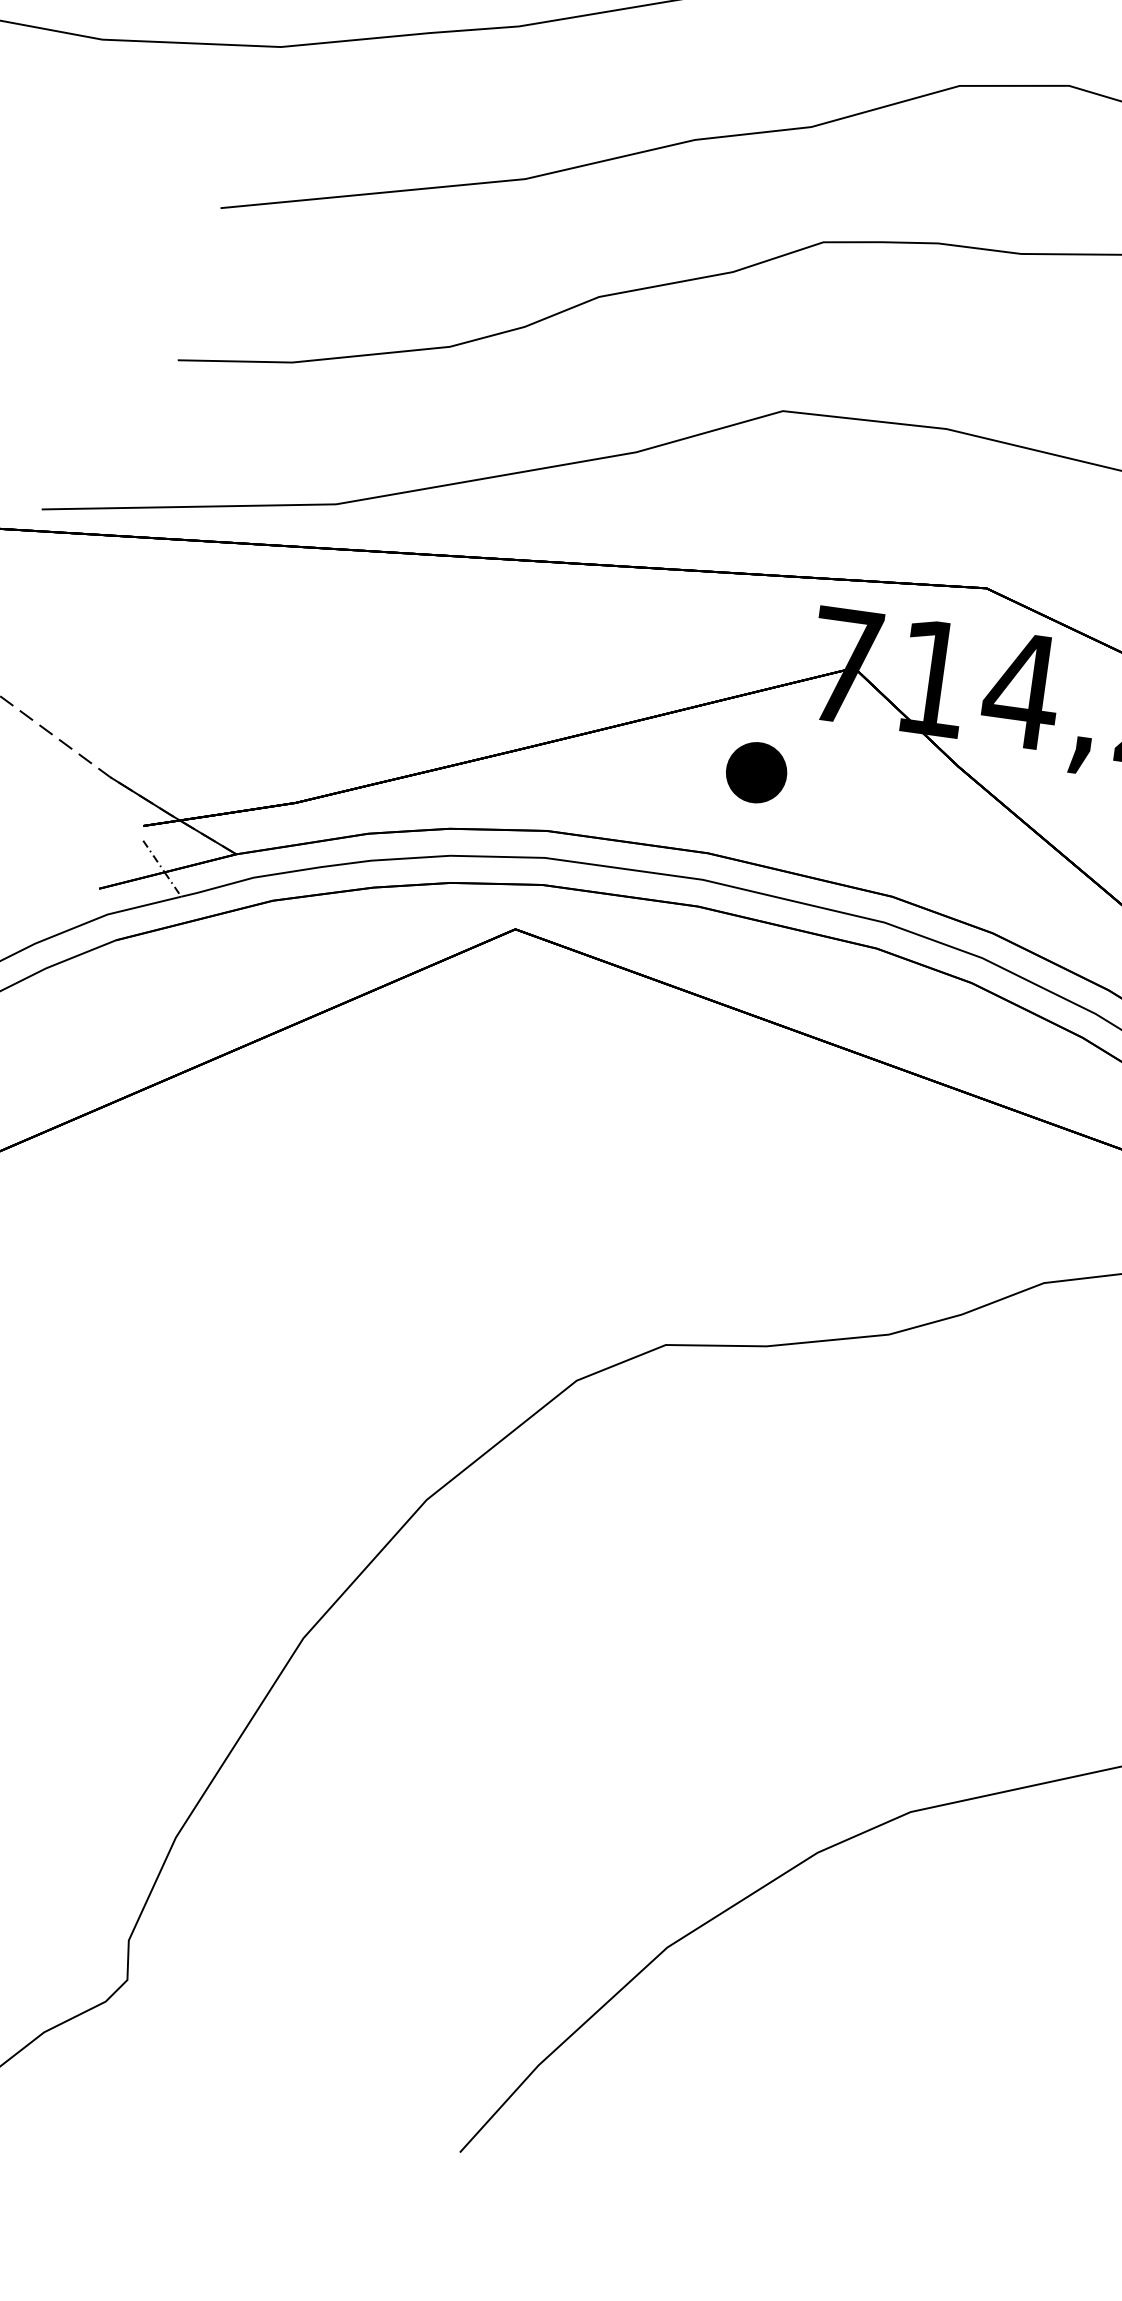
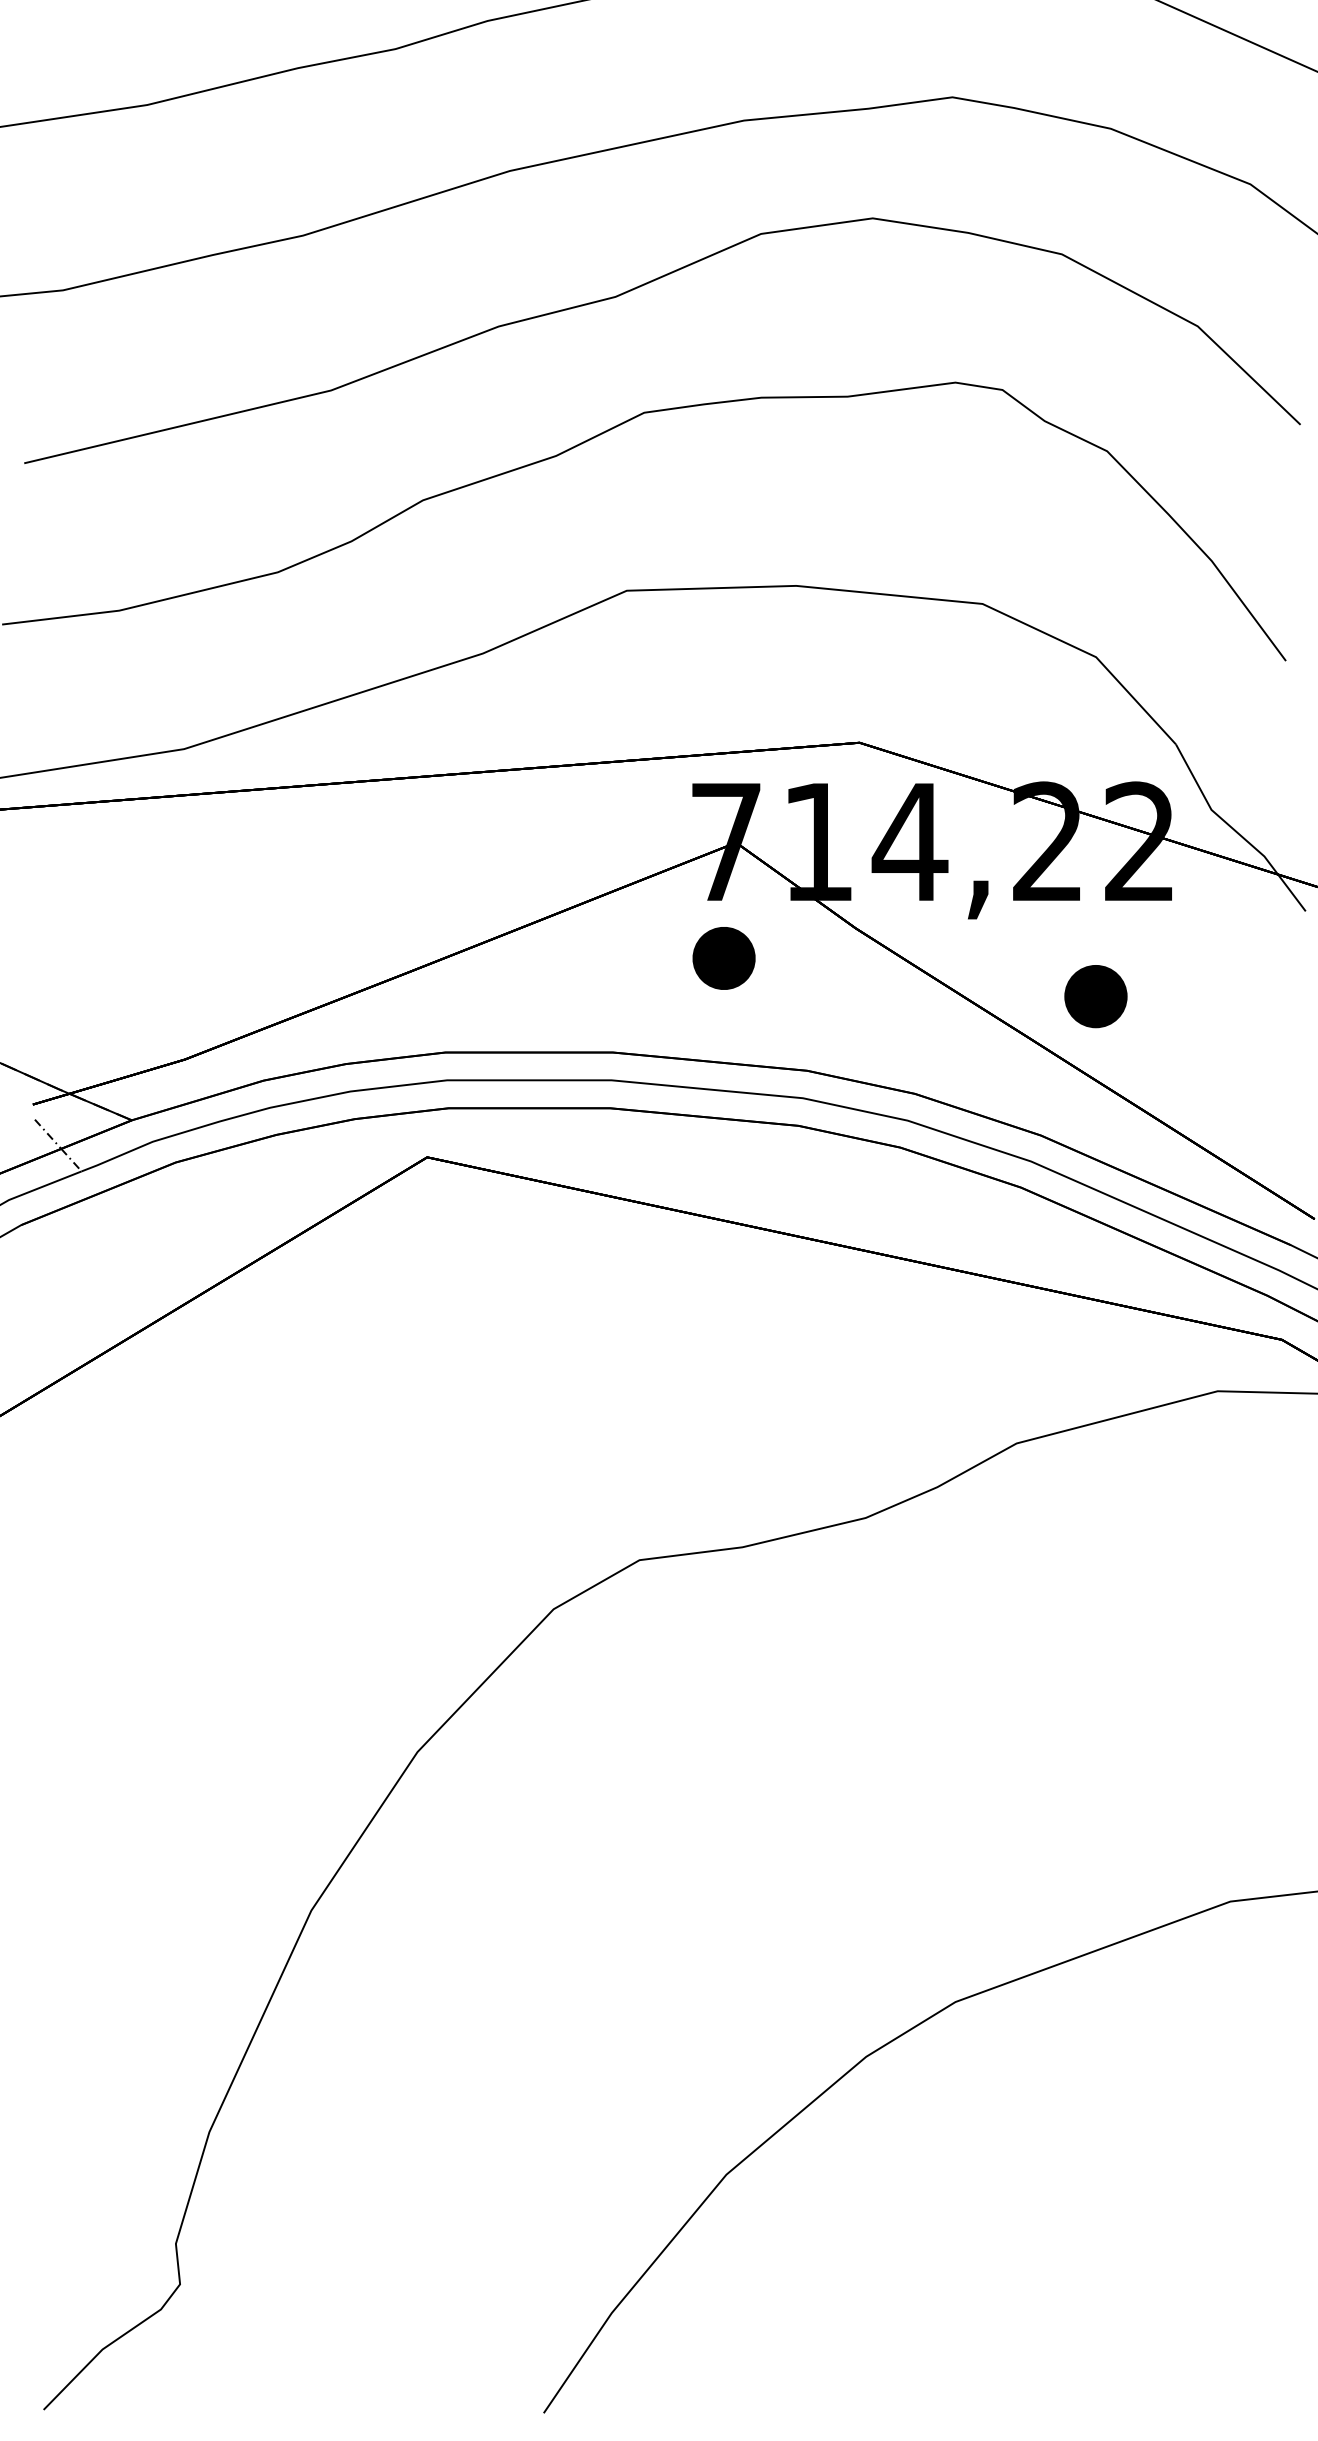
part: (755, 772) -> (723, 958), moved

